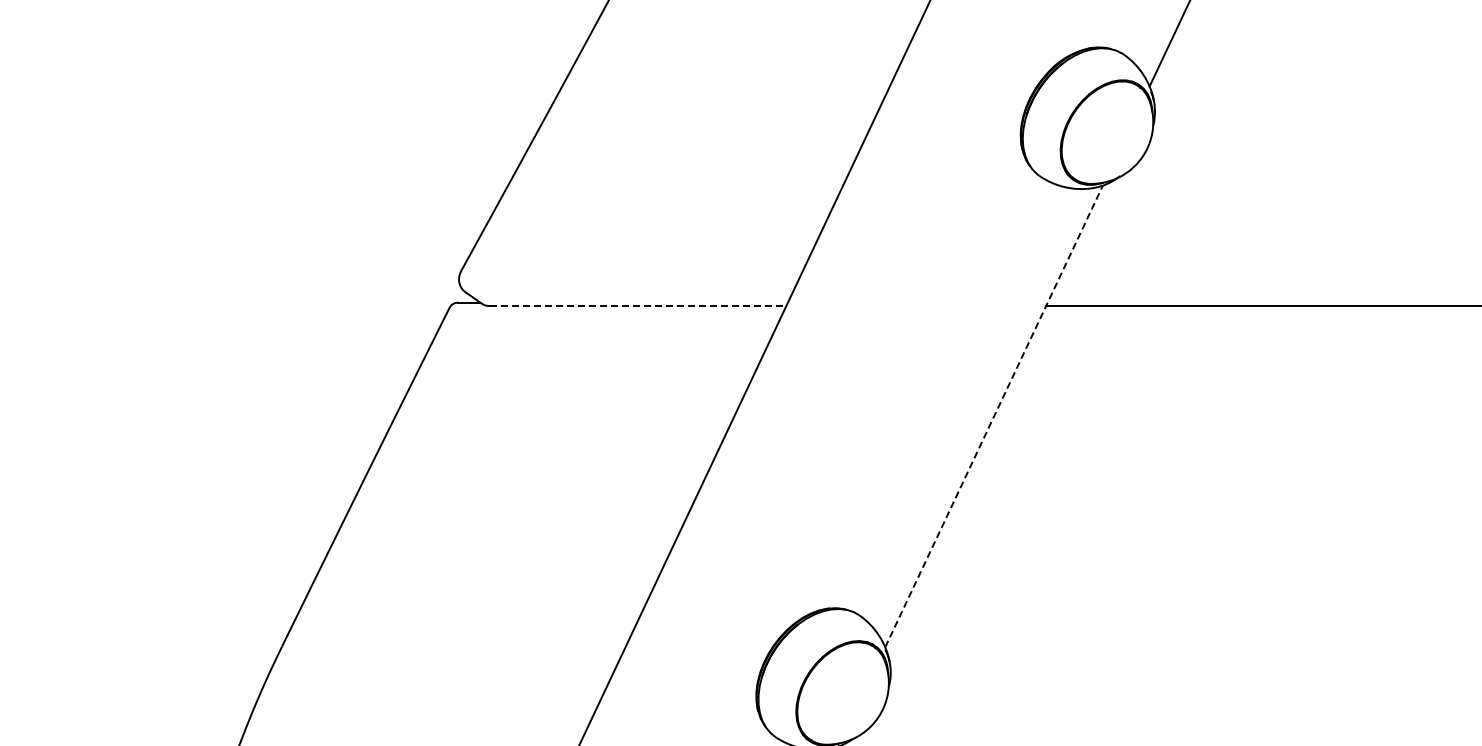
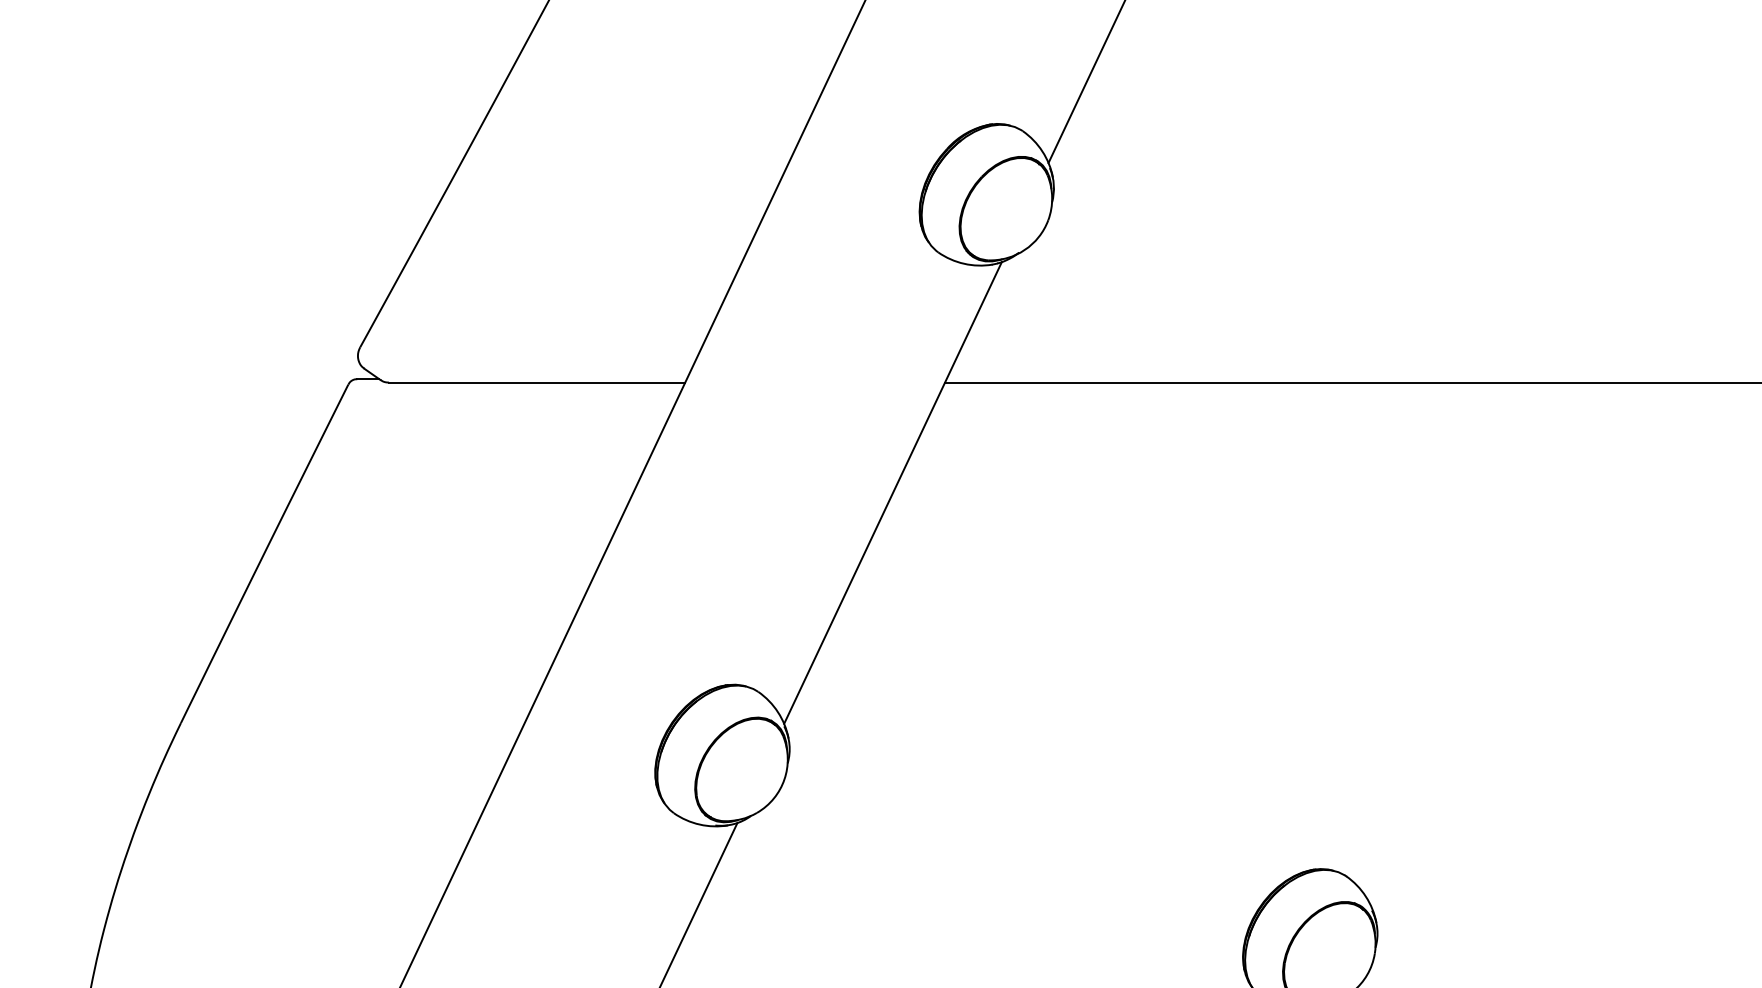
line: (638, 305) -> (537, 382), dashed -> solid
line: (994, 415) -> (893, 492), dashed -> solid

